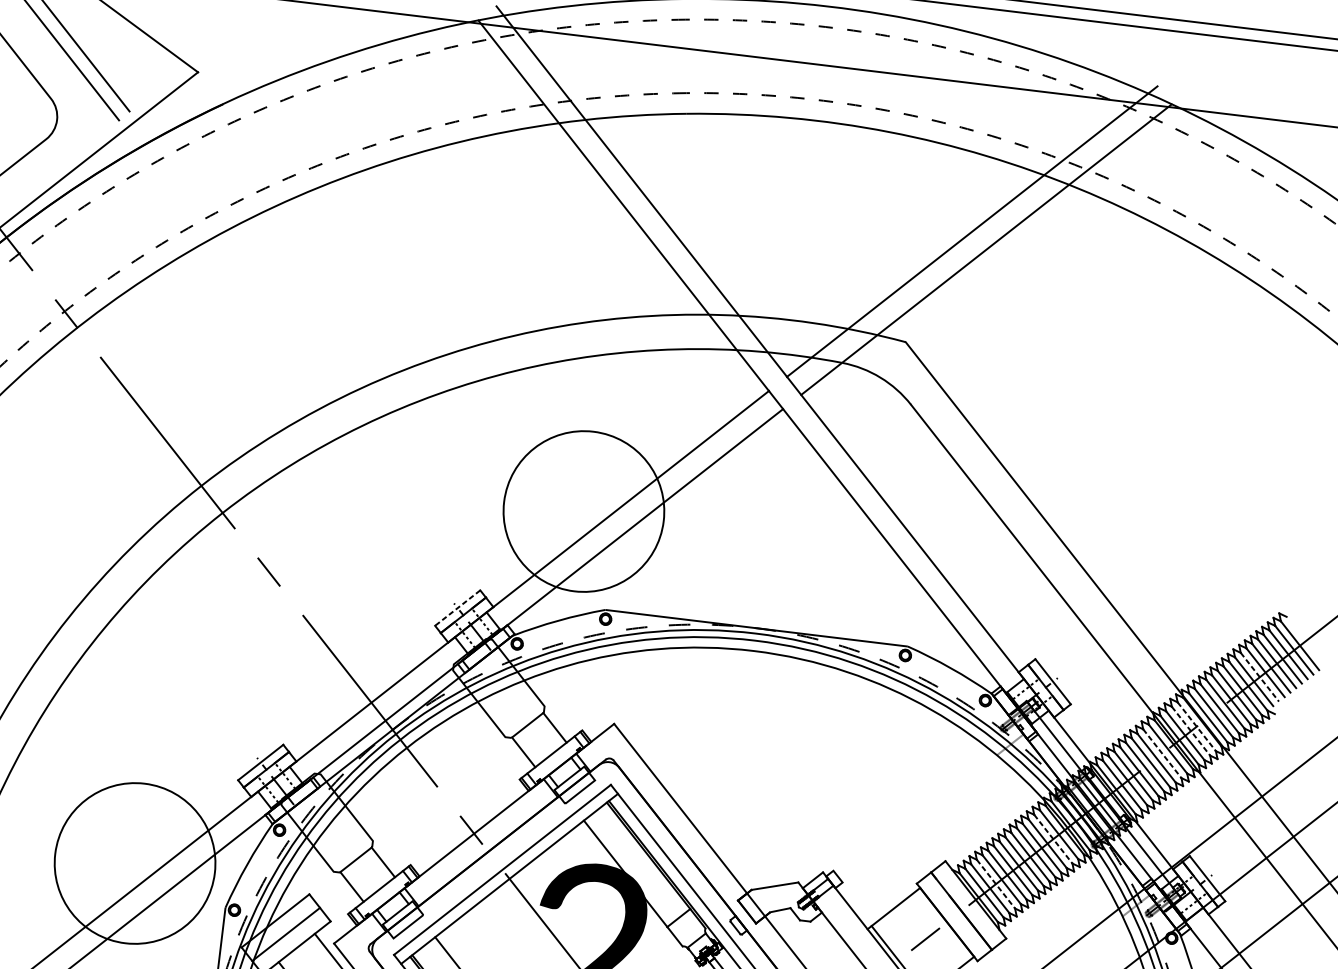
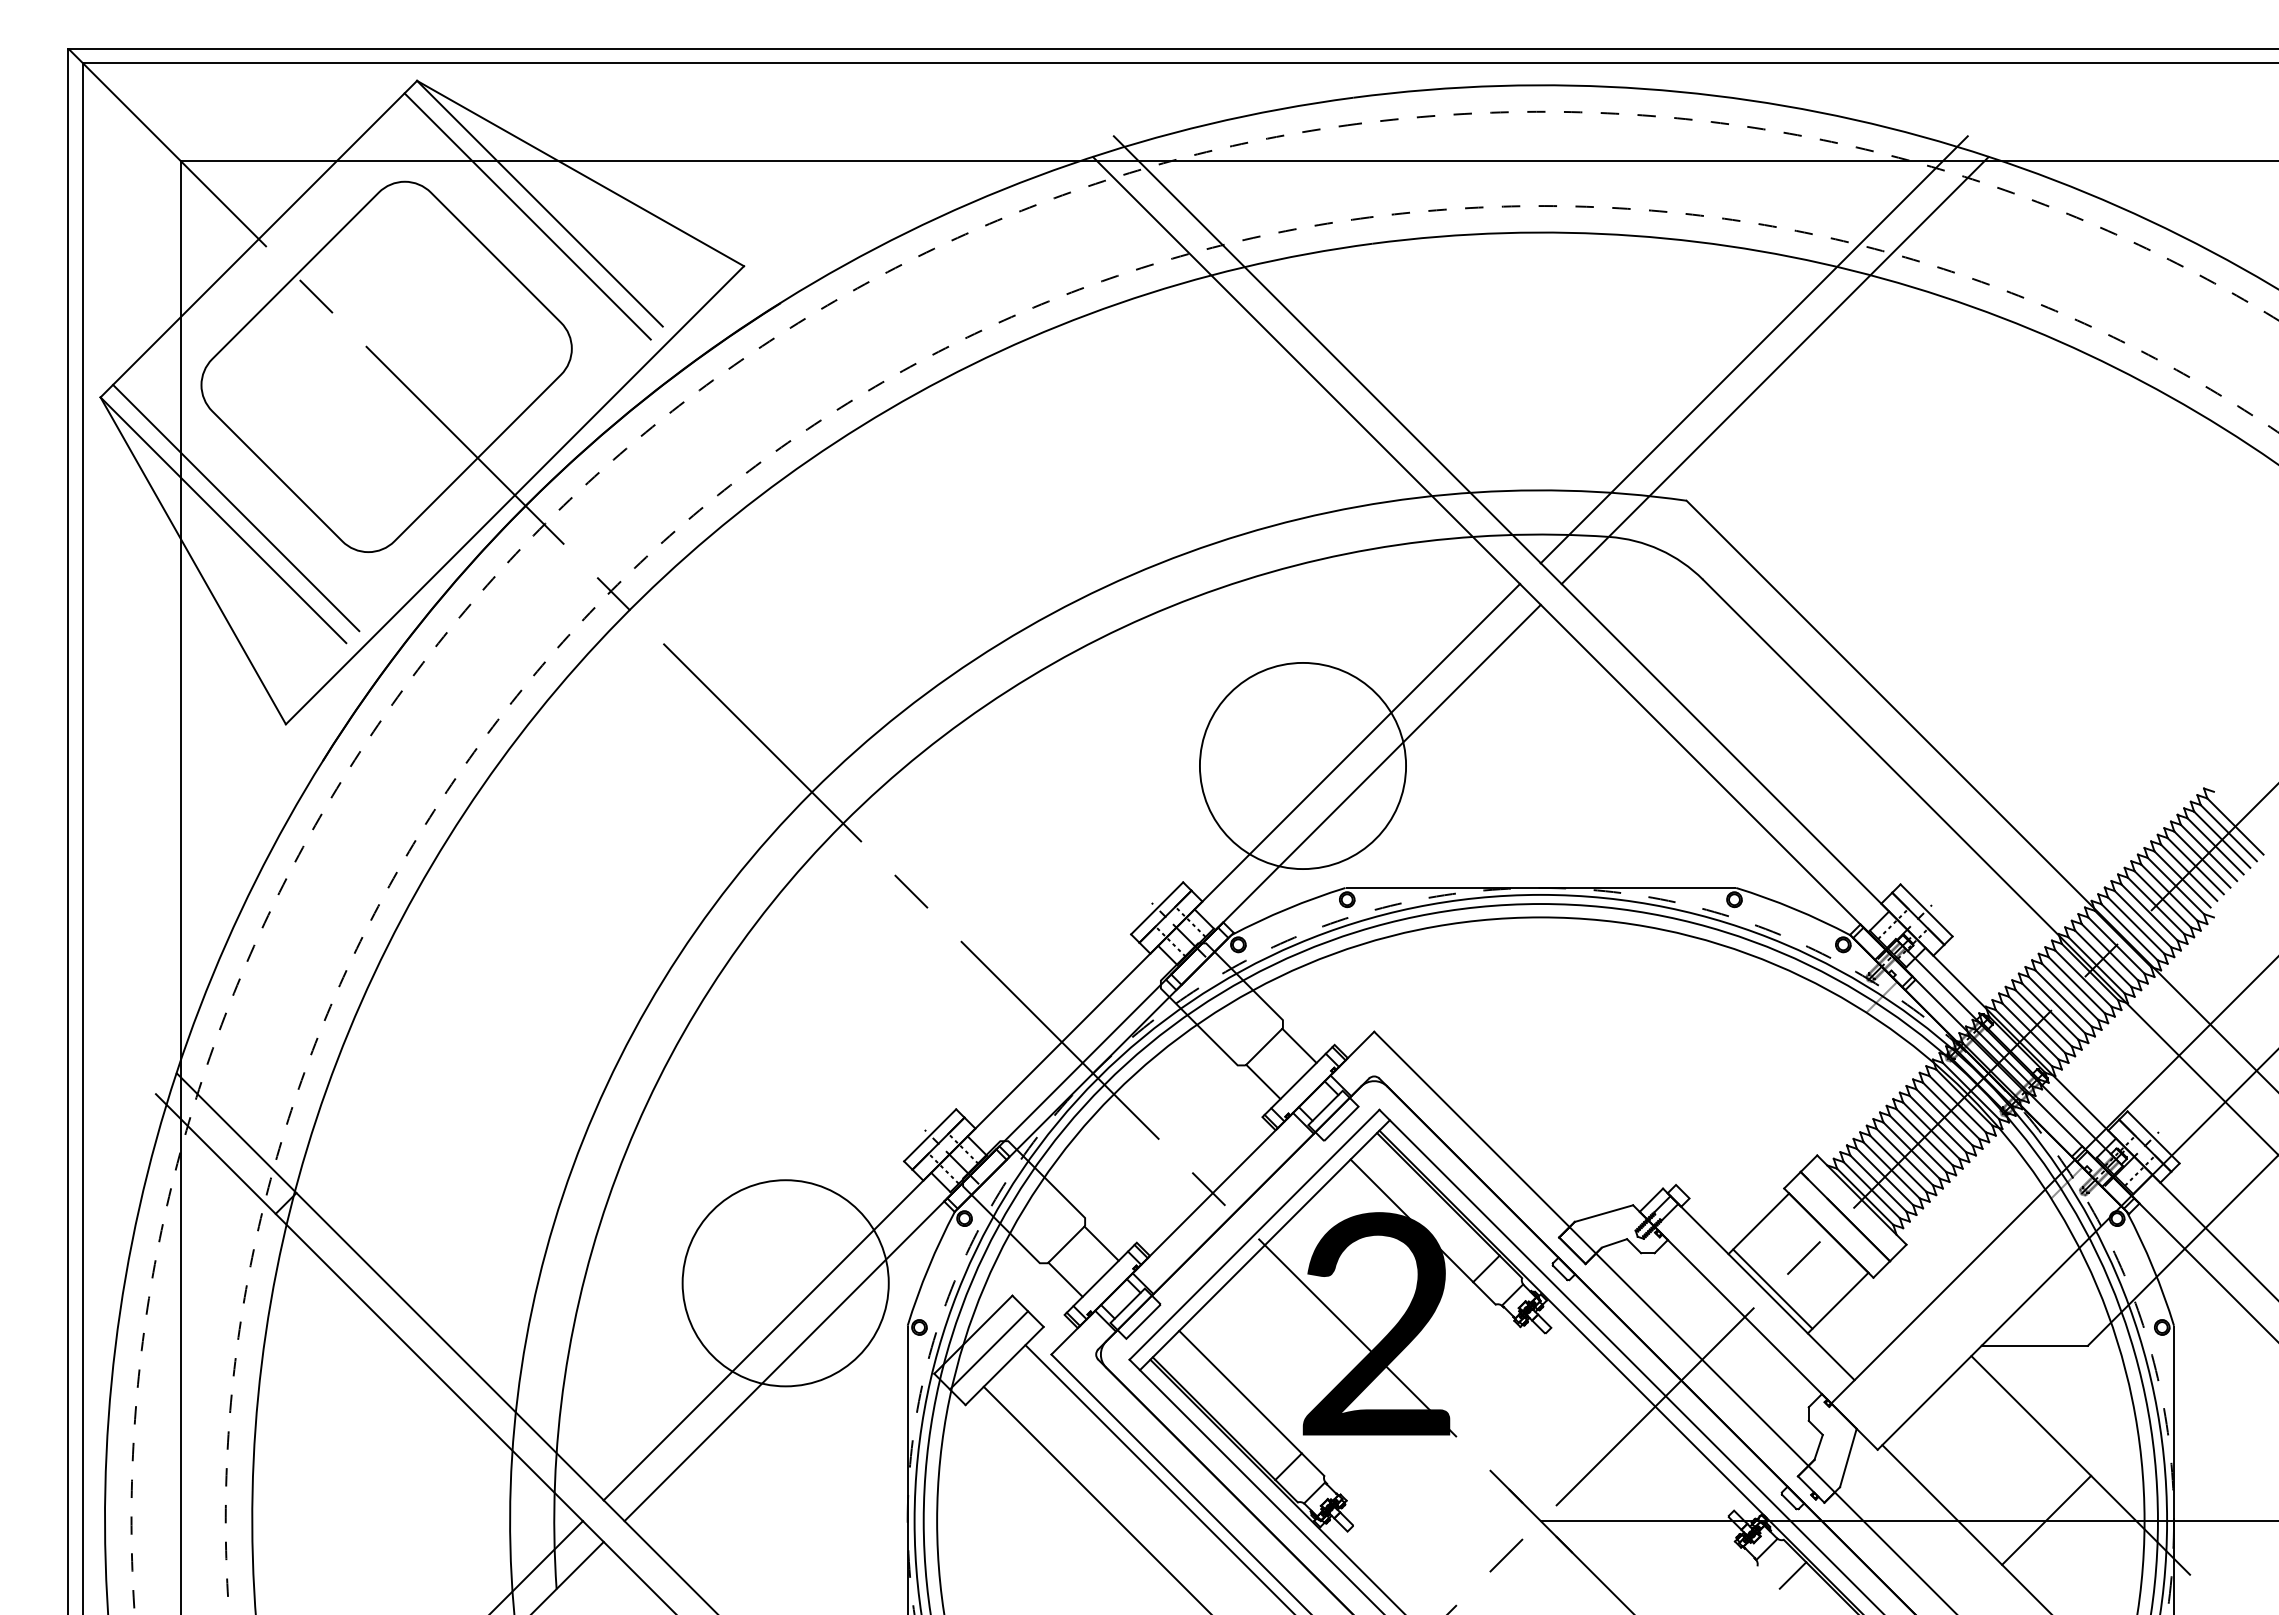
line: (457, 608) -> (1157, 908), dashed -> solid
line: (1260, 677) -> (2189, 872), dashed -> solid
line: (1196, 726) -> (2116, 945), dashed -> solid
line: (1190, 731) -> (2109, 952), dashed -> solid
line: (1162, 753) -> (2076, 985), dashed -> solid
line: (1053, 838) -> (1951, 1110), dashed -> solid
line: (996, 883) -> (1885, 1176), dashed -> solid

